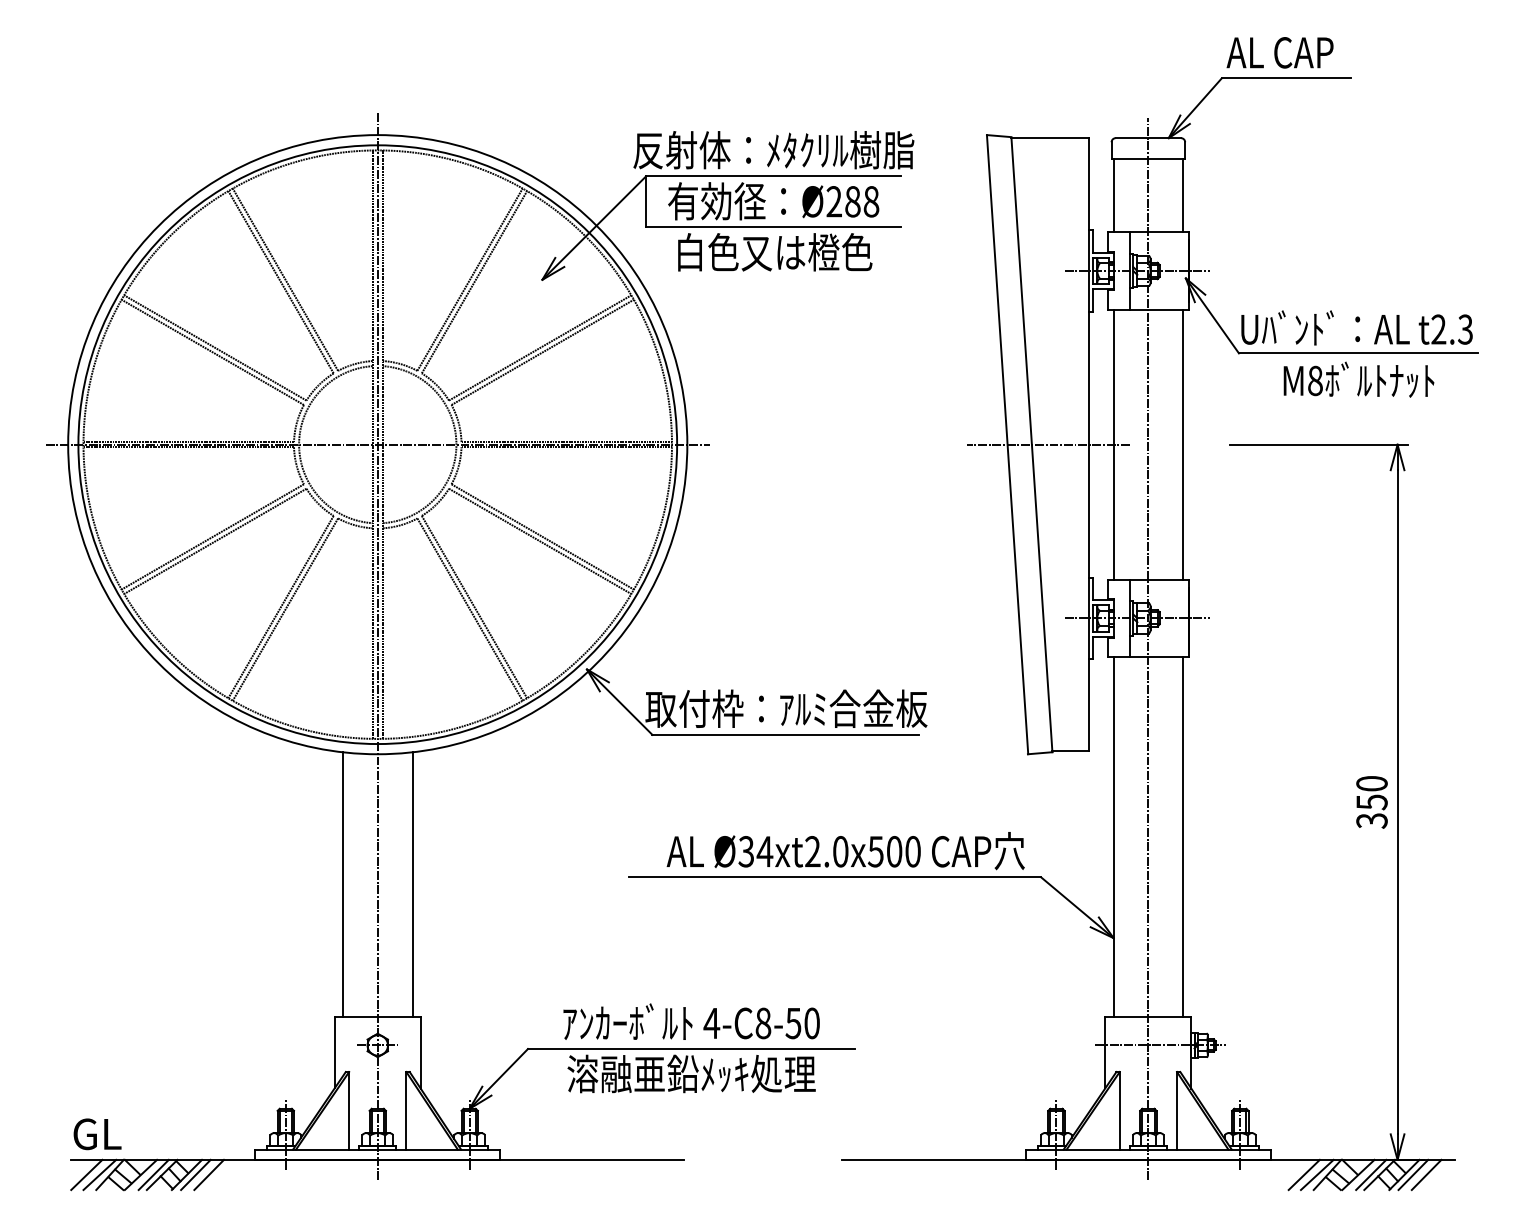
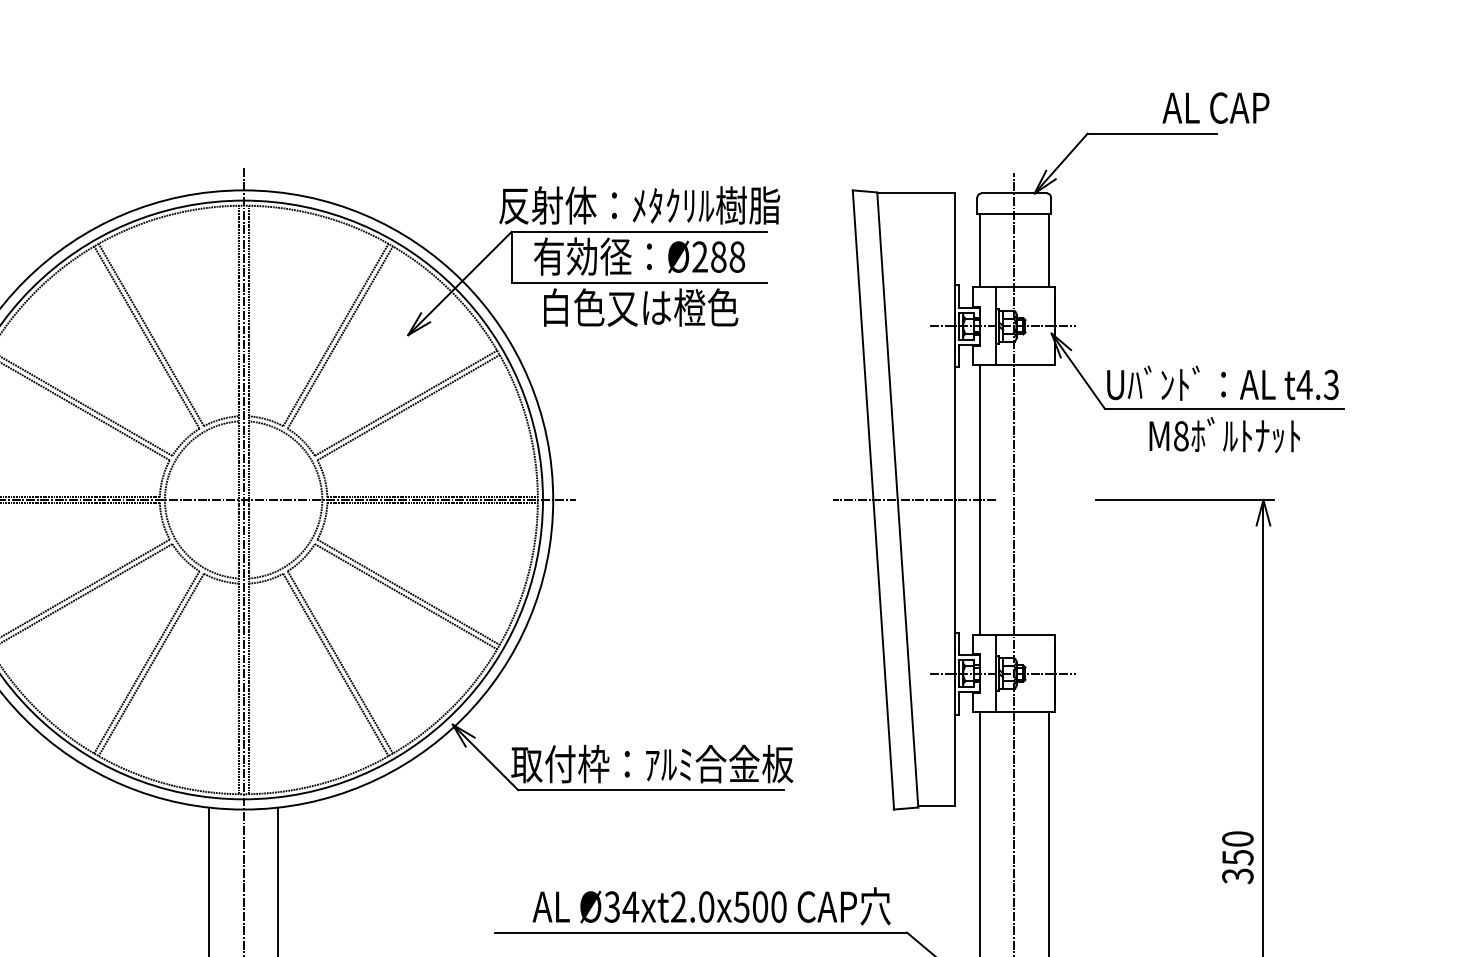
text: (1279, 52) -> (1215, 107), moved
text: (1438, 329) -> (1304, 384), t2.3 -> t4.3
line: (1183, 444) -> (1049, 499), removed

